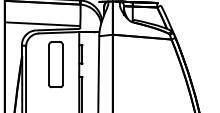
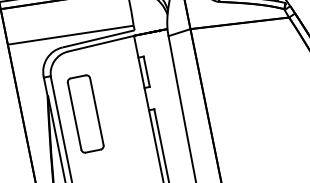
part: (55, 64) -> (84, 113), moved

